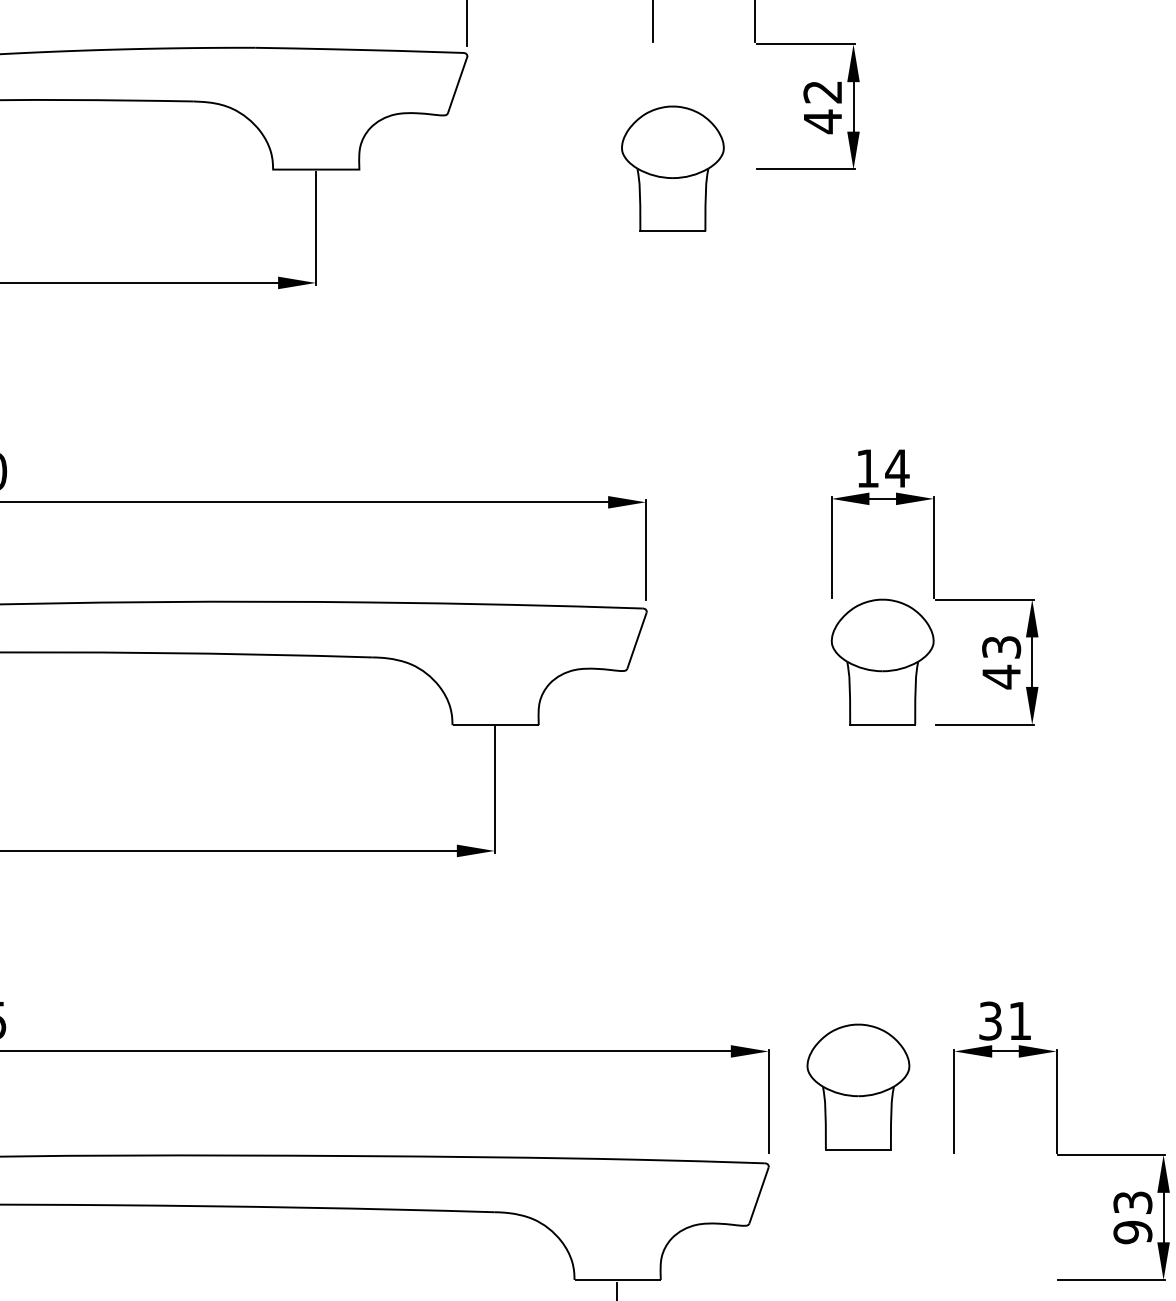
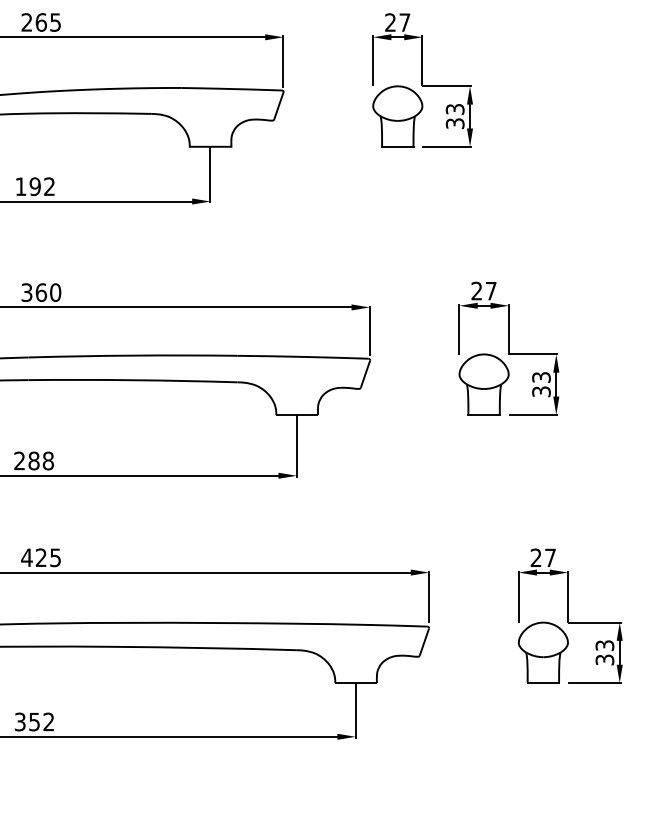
text: (821, 106) -> (454, 116), 42 -> 33
part: (672, 168) -> (397, 116), moved
text: (883, 467) -> (484, 290), 14 -> 27
text: (1001, 676) -> (541, 391), 43 -> 33
text: (1003, 1020) -> (542, 557), 31 -> 27
part: (856, 1086) -> (542, 652), moved
text: (1132, 1231) -> (604, 659), 93 -> 33

